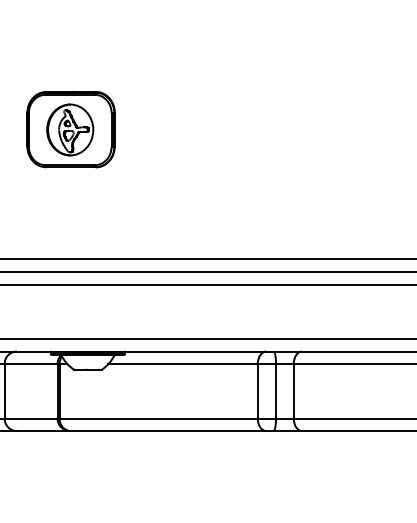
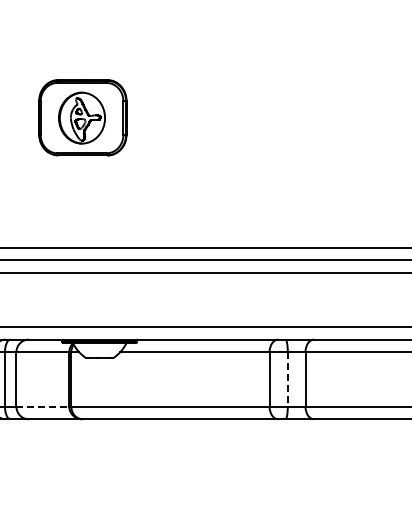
line: (276, 391) -> (288, 379), solid -> dashed
line: (31, 418) -> (43, 406), solid -> dashed

